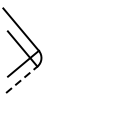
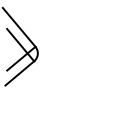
line: (21, 79) -> (19, 73), dashed -> solid

